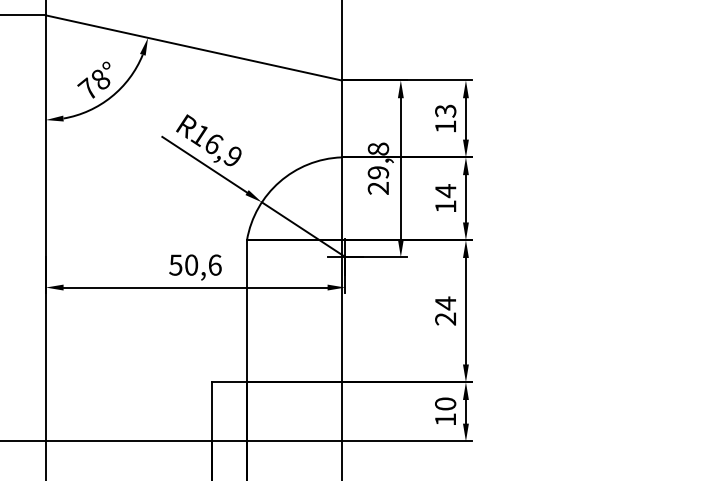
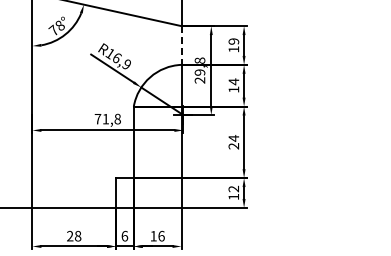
text: (444, 110) -> (233, 41), 13 -> 19
line: (341, 120) -> (181, 46), solid -> dashed
text: (194, 263) -> (107, 118), 50,6 -> 71,8
text: (444, 402) -> (233, 188), 10 -> 12

